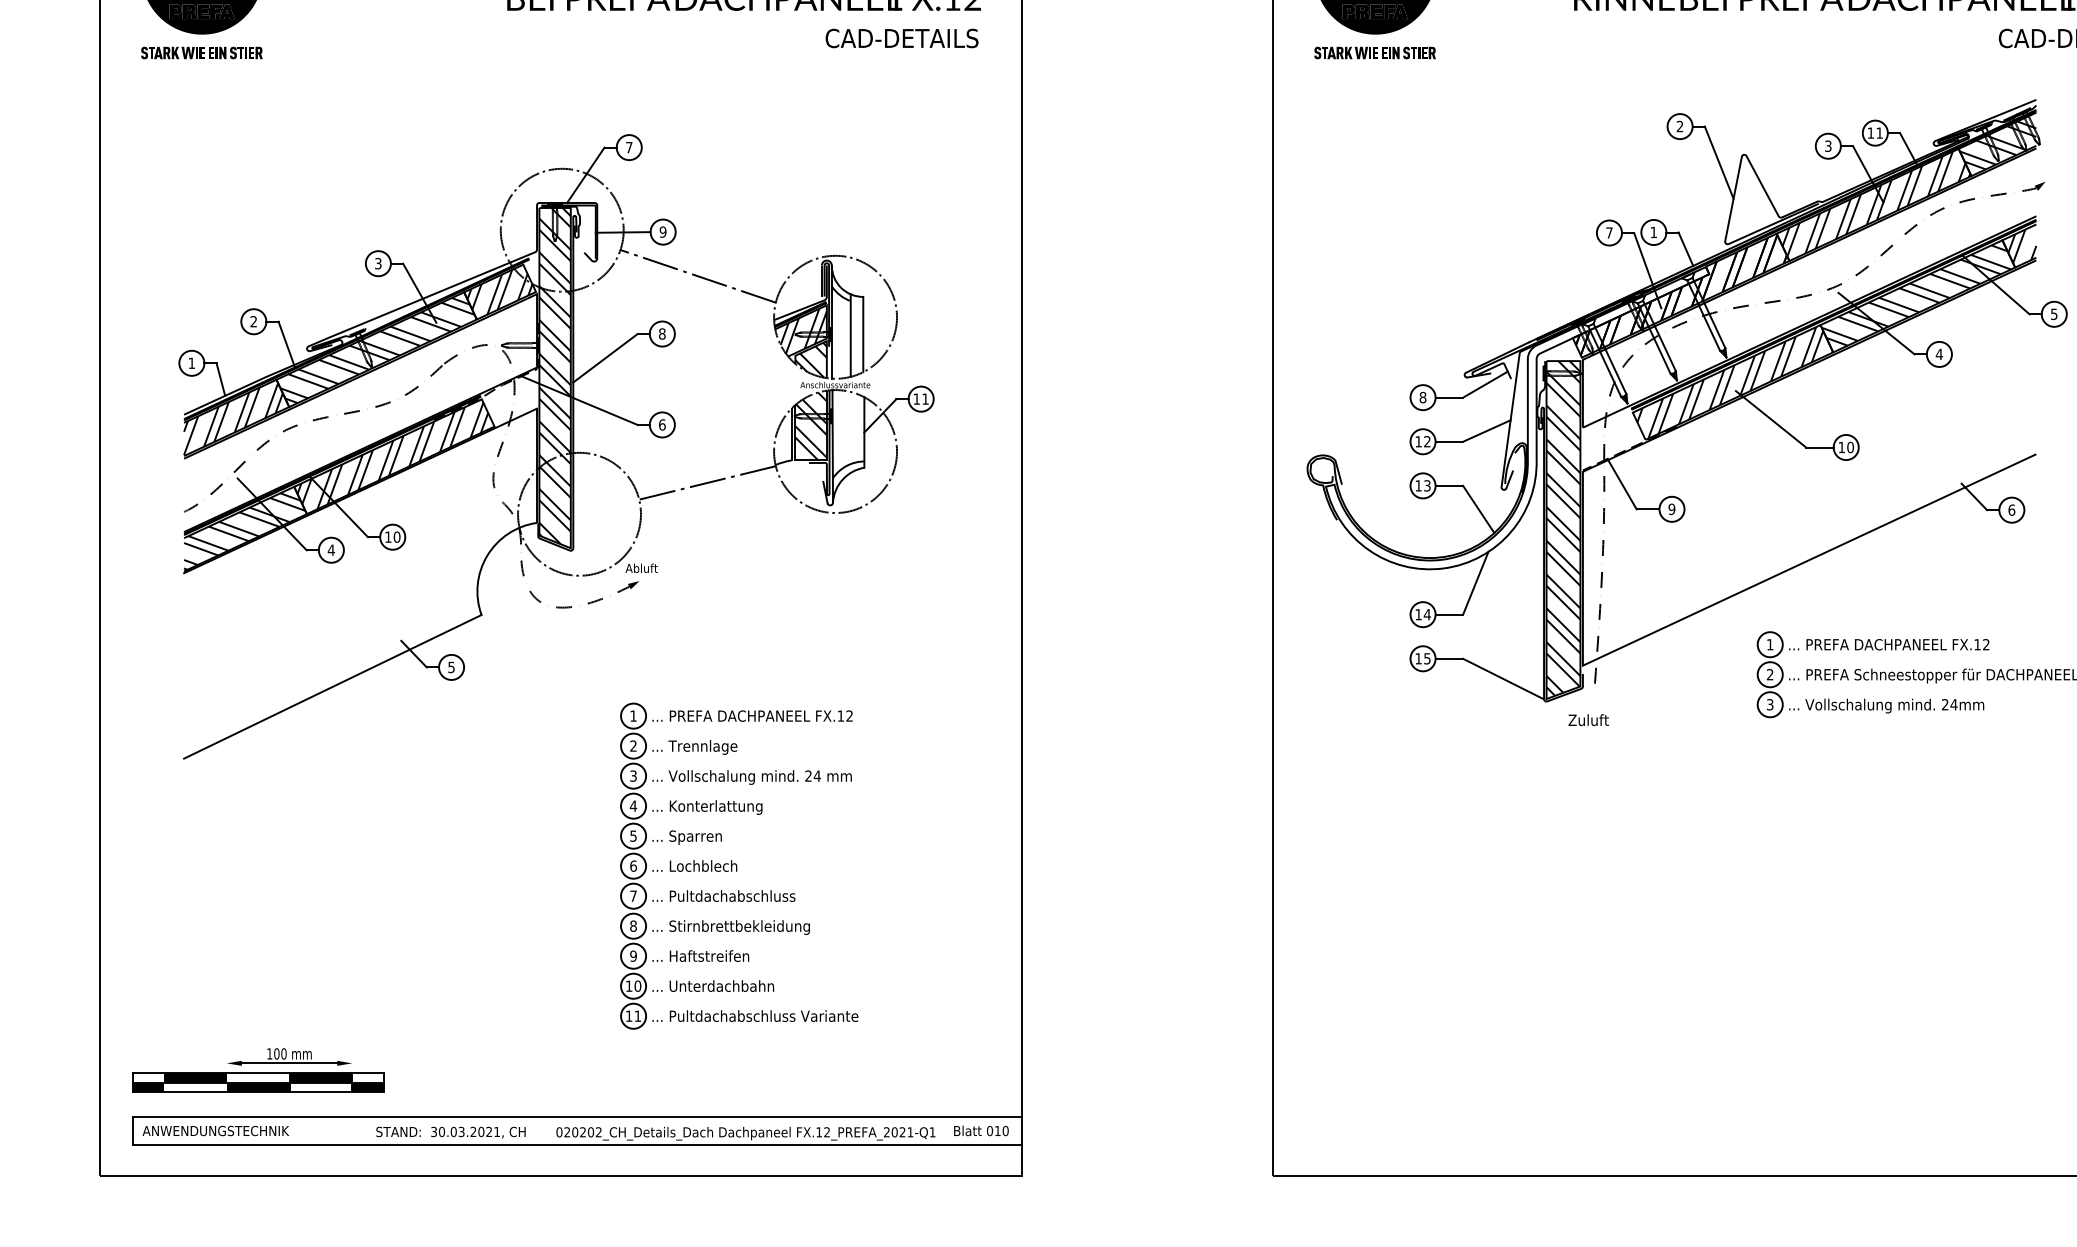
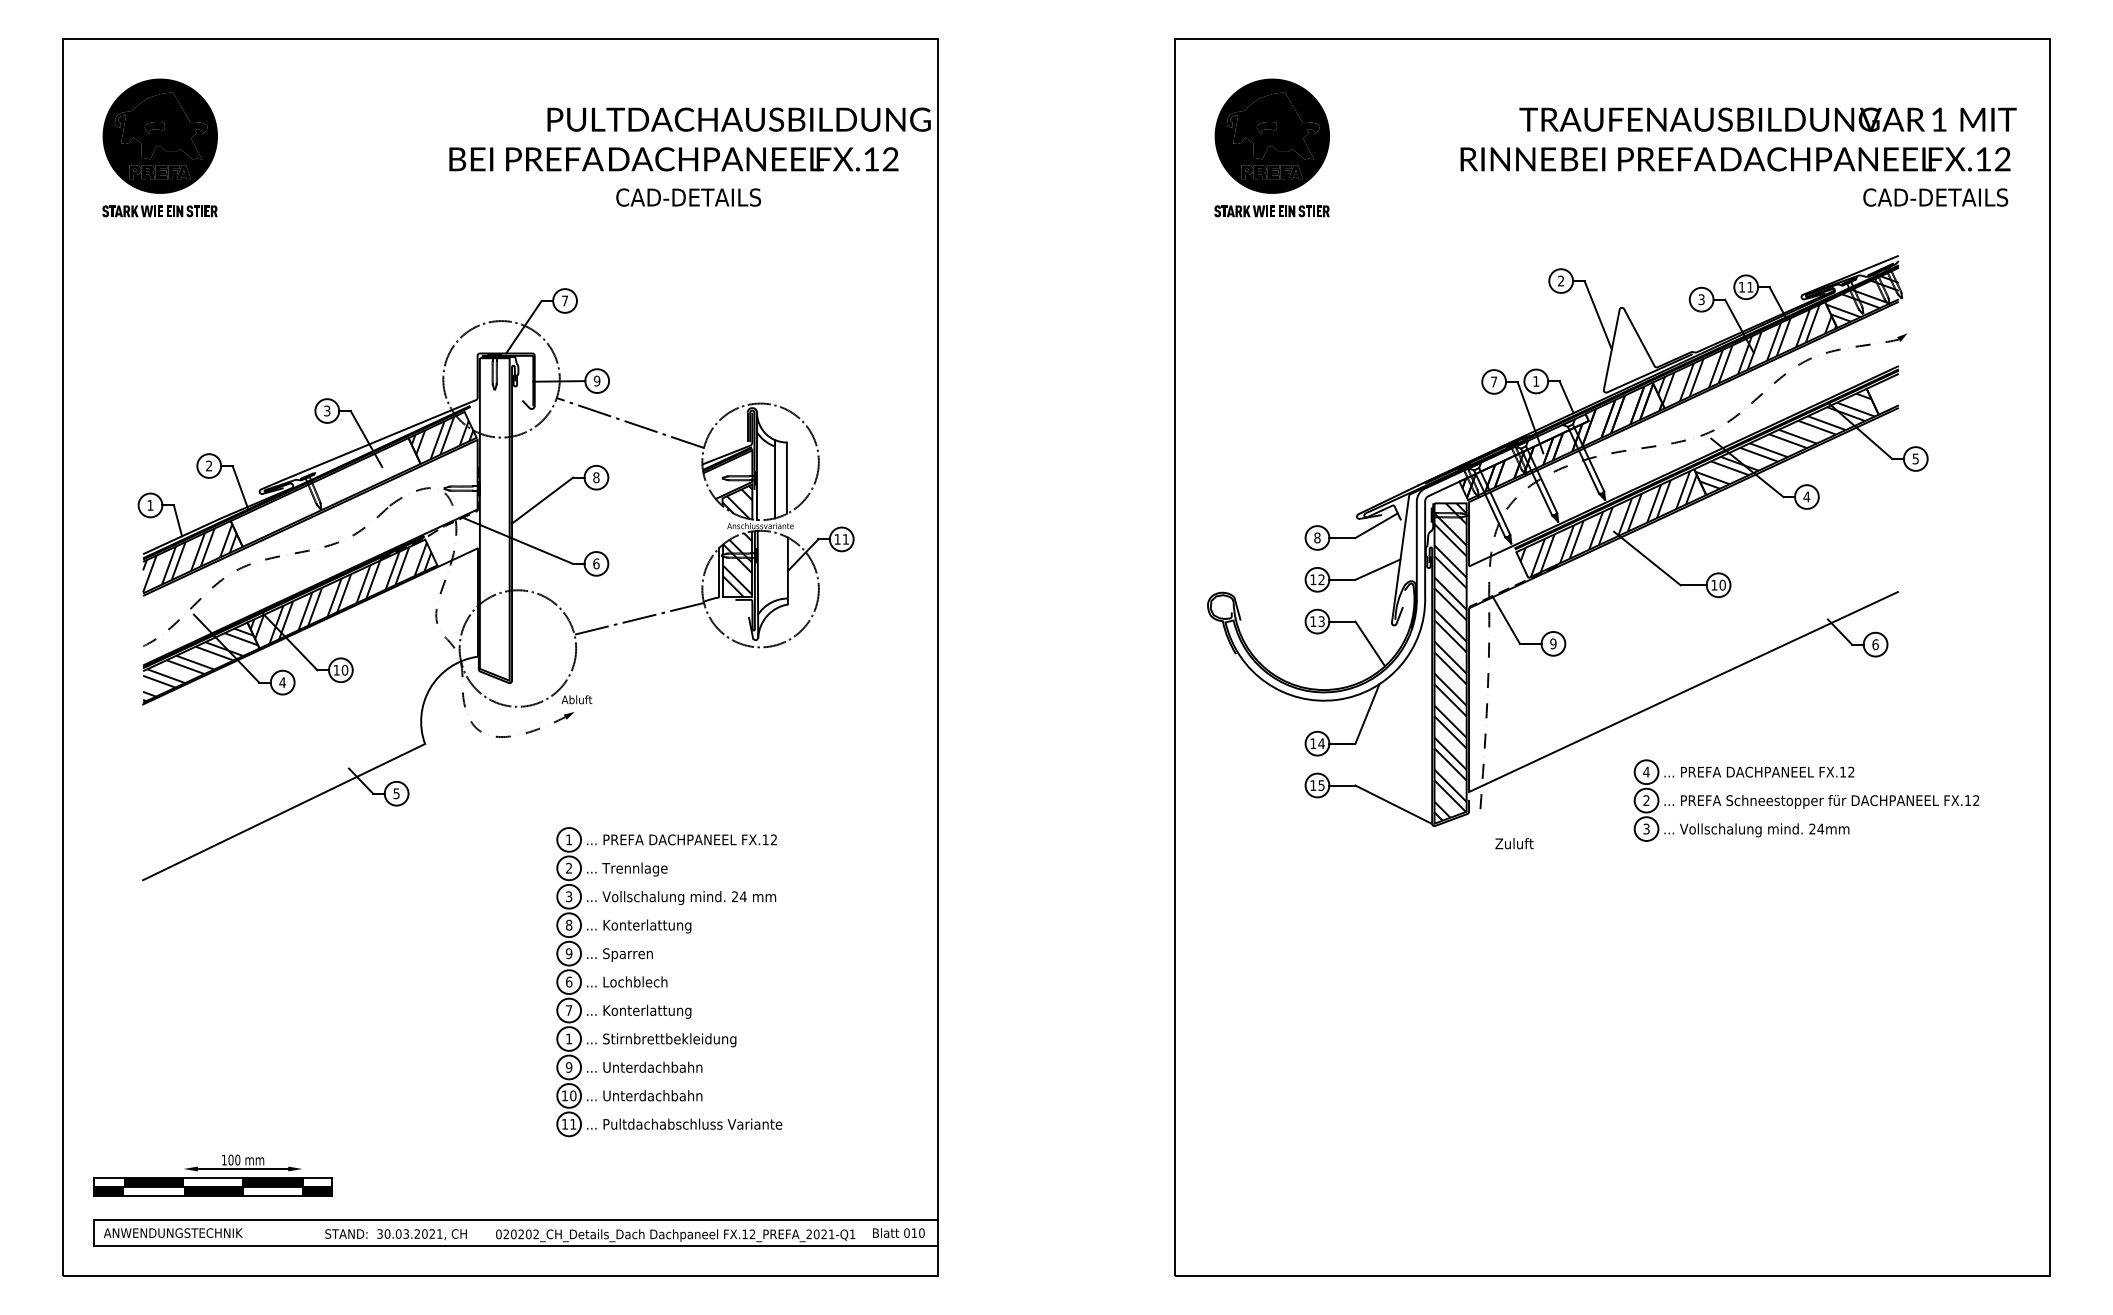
text: (901, 38) -> (688, 197), moved
hatch: (2022, 246) -> (1885, 394), removed
hatch: (803, 330) -> (730, 474), removed
hatch: (377, 350) -> (326, 493), removed
hatch: (554, 376) -> (494, 517), removed
text: (1770, 643) -> (1646, 771), 1 -> 4
text: (1588, 719) -> (1514, 843), moved
text: (632, 805) -> (568, 924), 4 -> 8
text: (632, 835) -> (568, 953), 5 -> 9
text: (733, 897) -> (663, 1011), ... Pultdachabschluss -> ... Konterlattung
text: (633, 925) -> (569, 1038), 8 -> 1
text: (721, 955) -> (652, 1066), ... Haftstreifen -> ... Unterdachbahn

